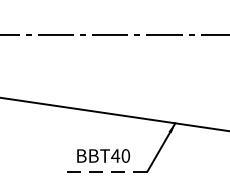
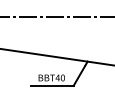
line: (102, 171) -> (51, 85), dashed -> solid

